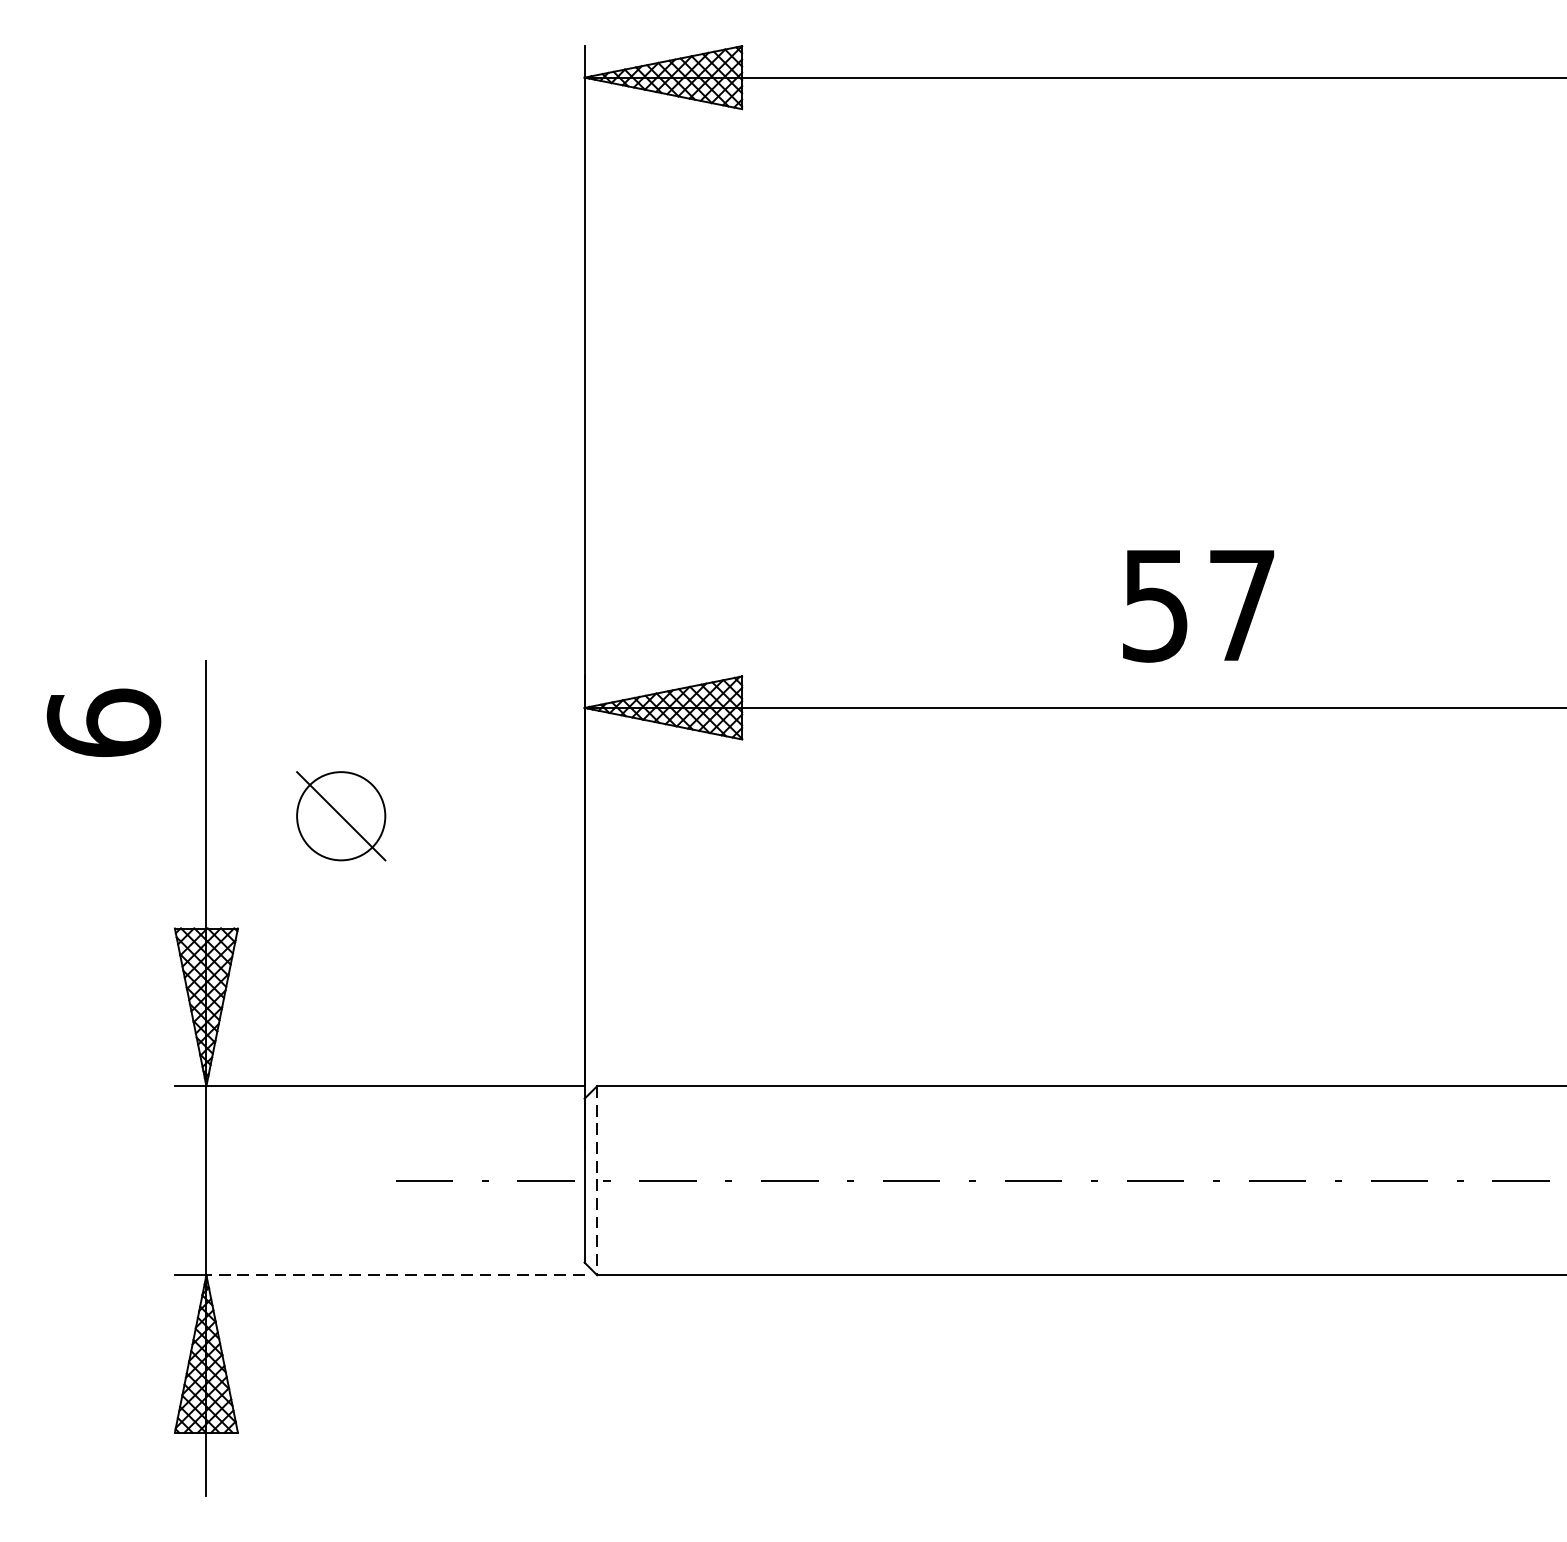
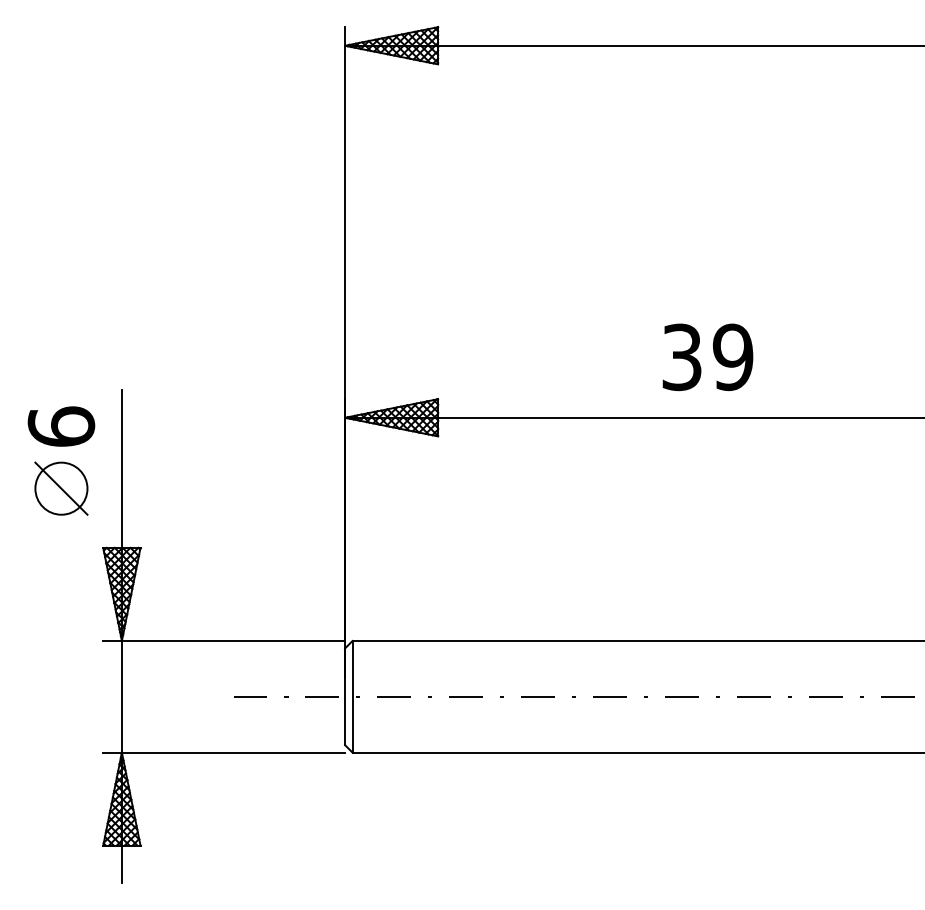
text: (1200, 605) -> (708, 357), 57 -> 39
part: (341, 815) -> (61, 488), moved
line: (597, 1180) -> (352, 696), dashed -> solid
line: (395, 1275) -> (233, 752), dashed -> solid

